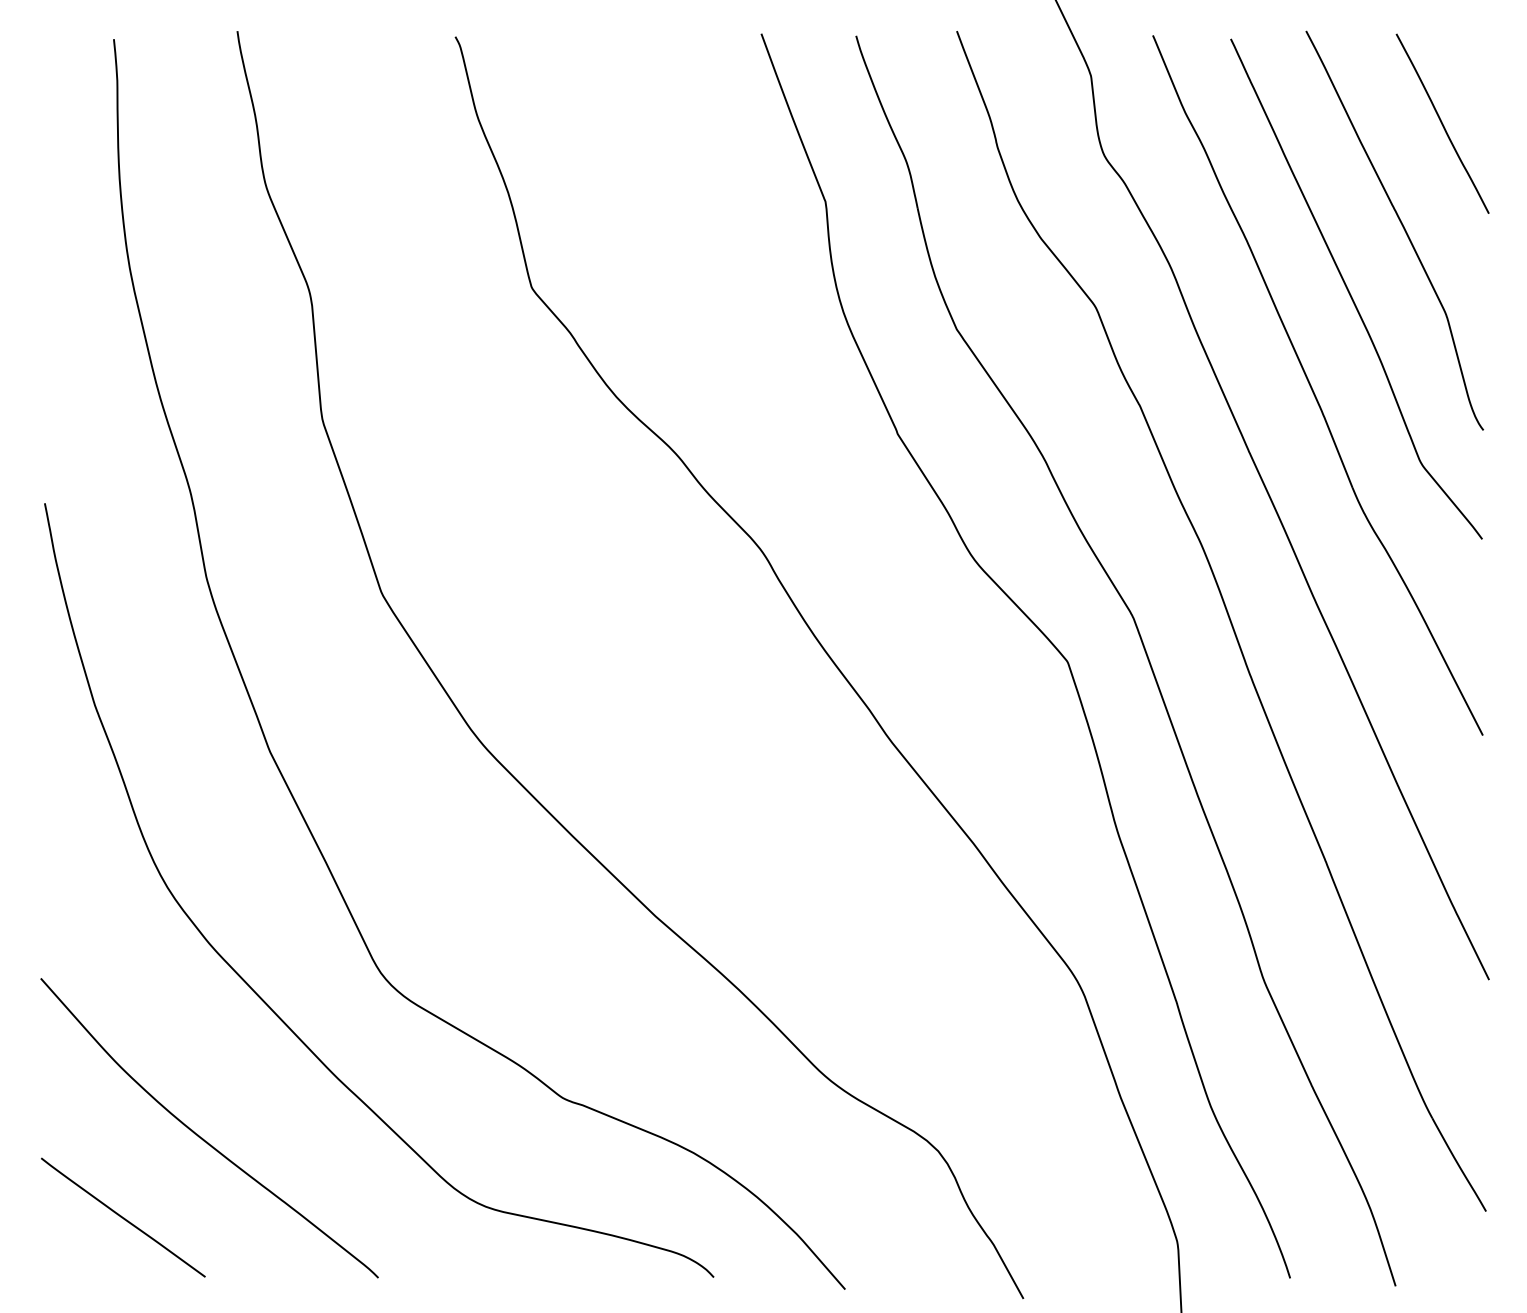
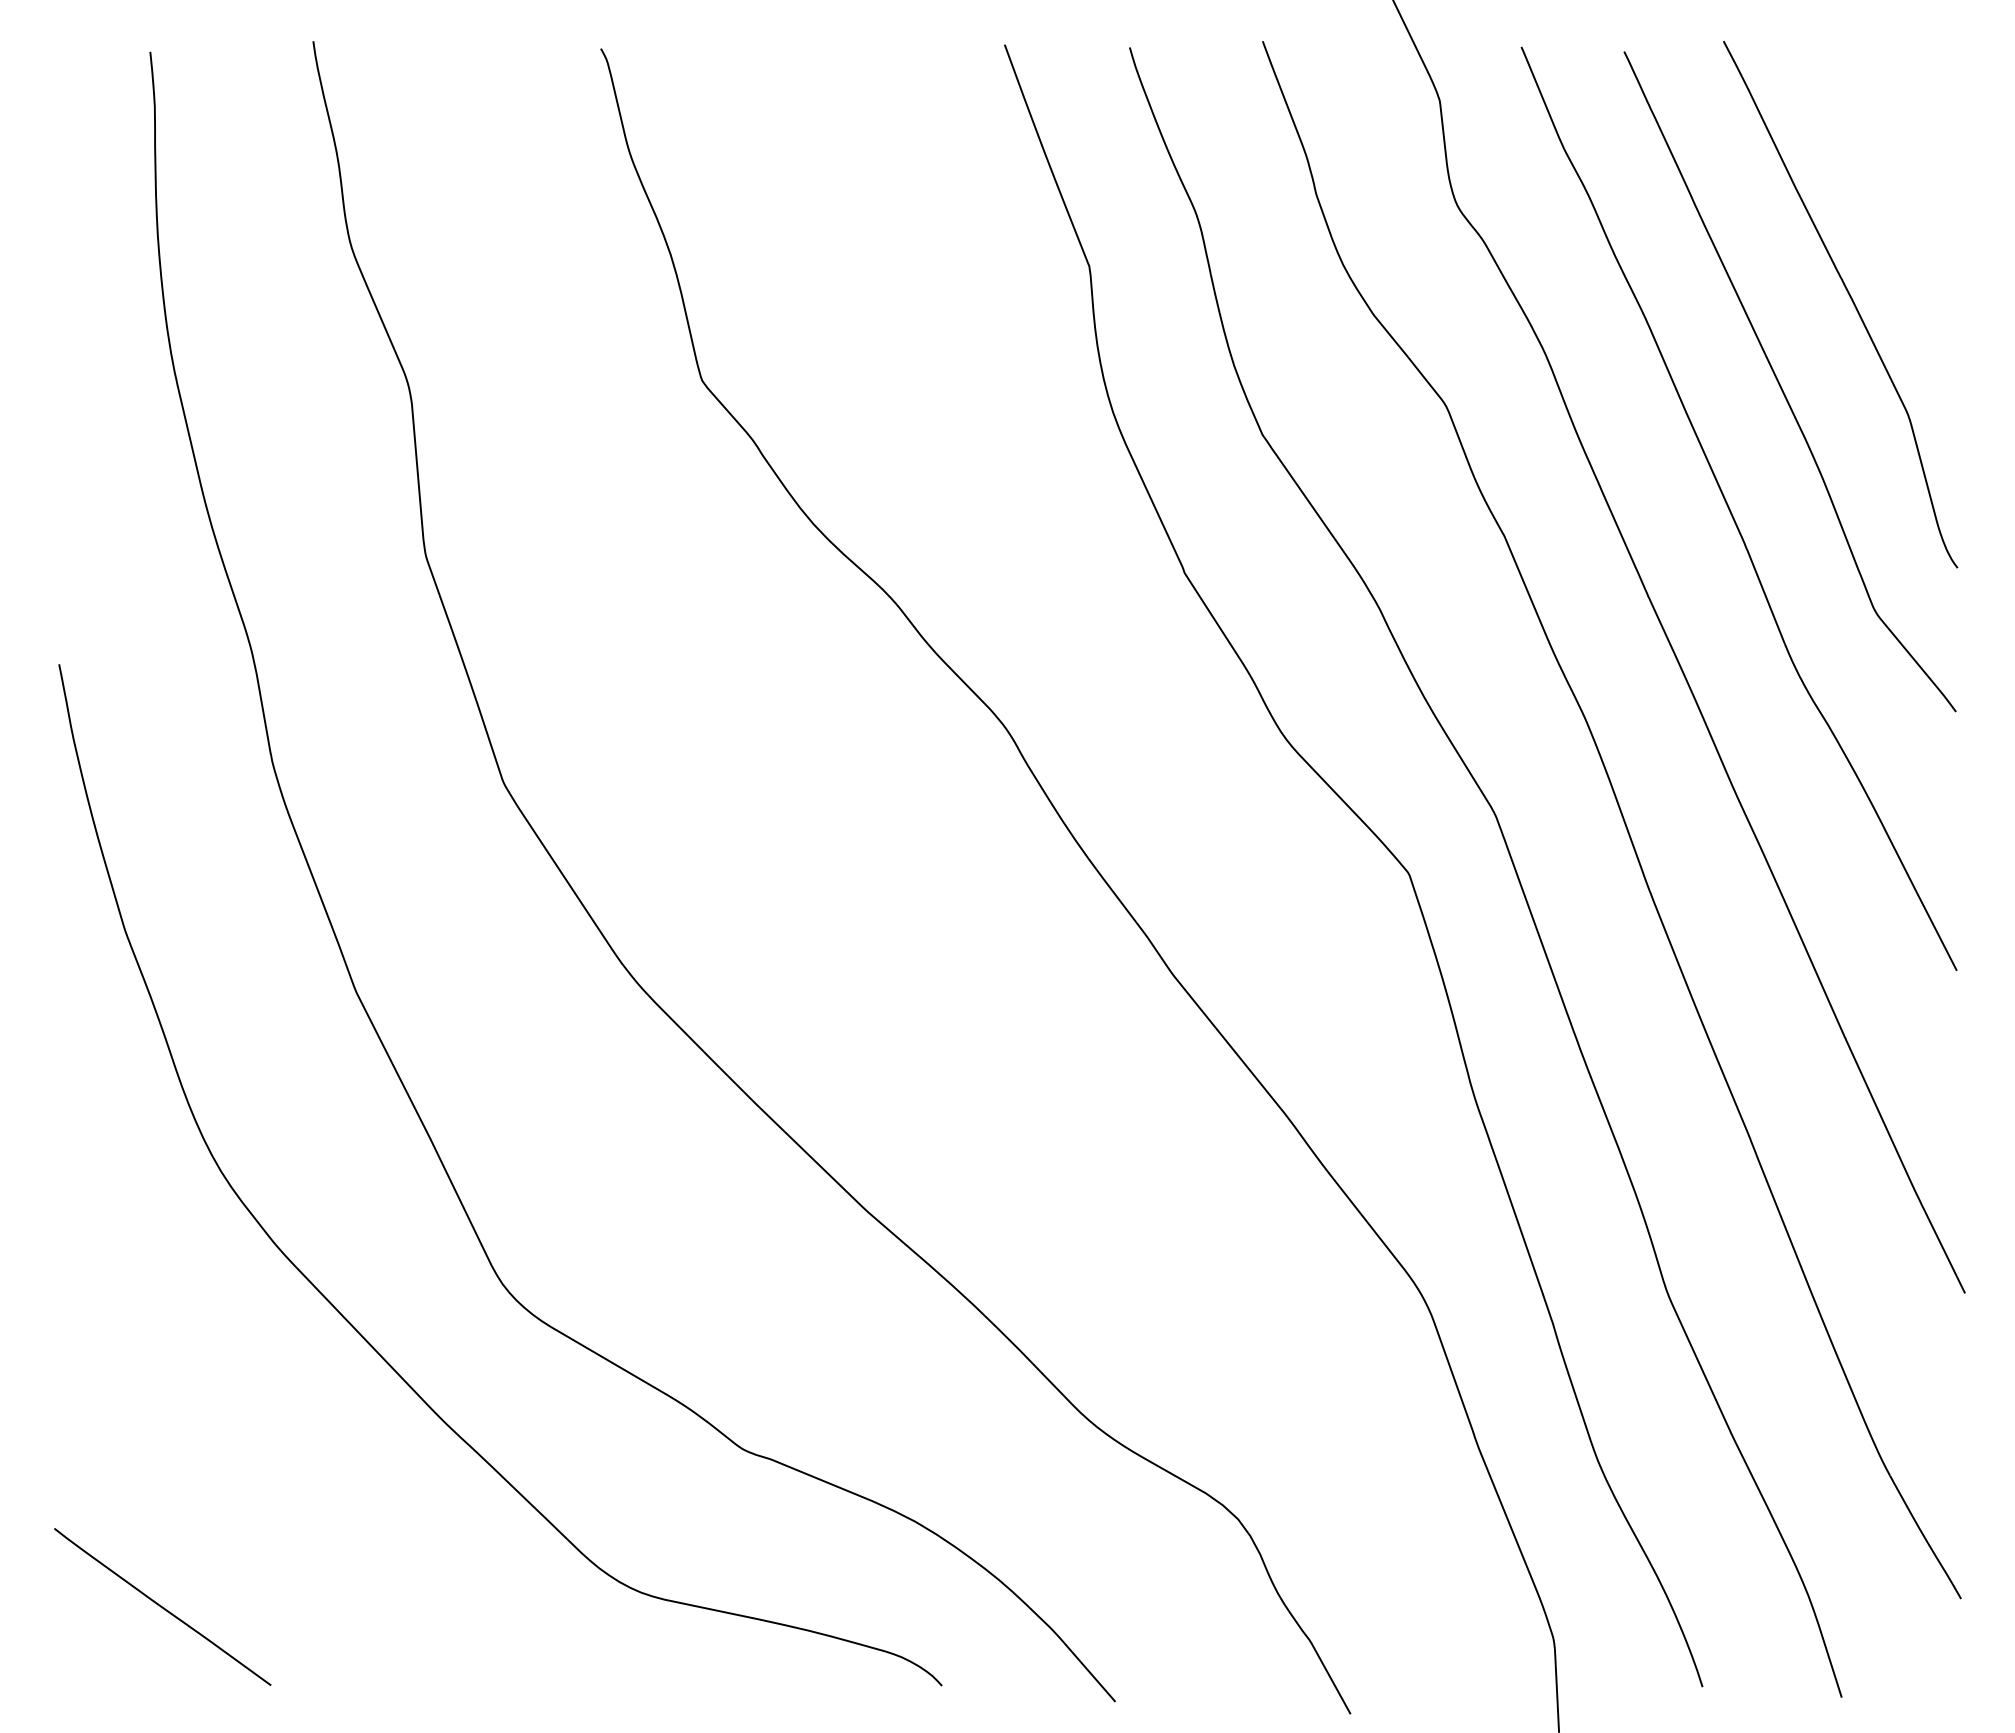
curve: (1442, 123) -> (1903, 163), removed
curve: (201, 1136) -> (265, 1500), removed

